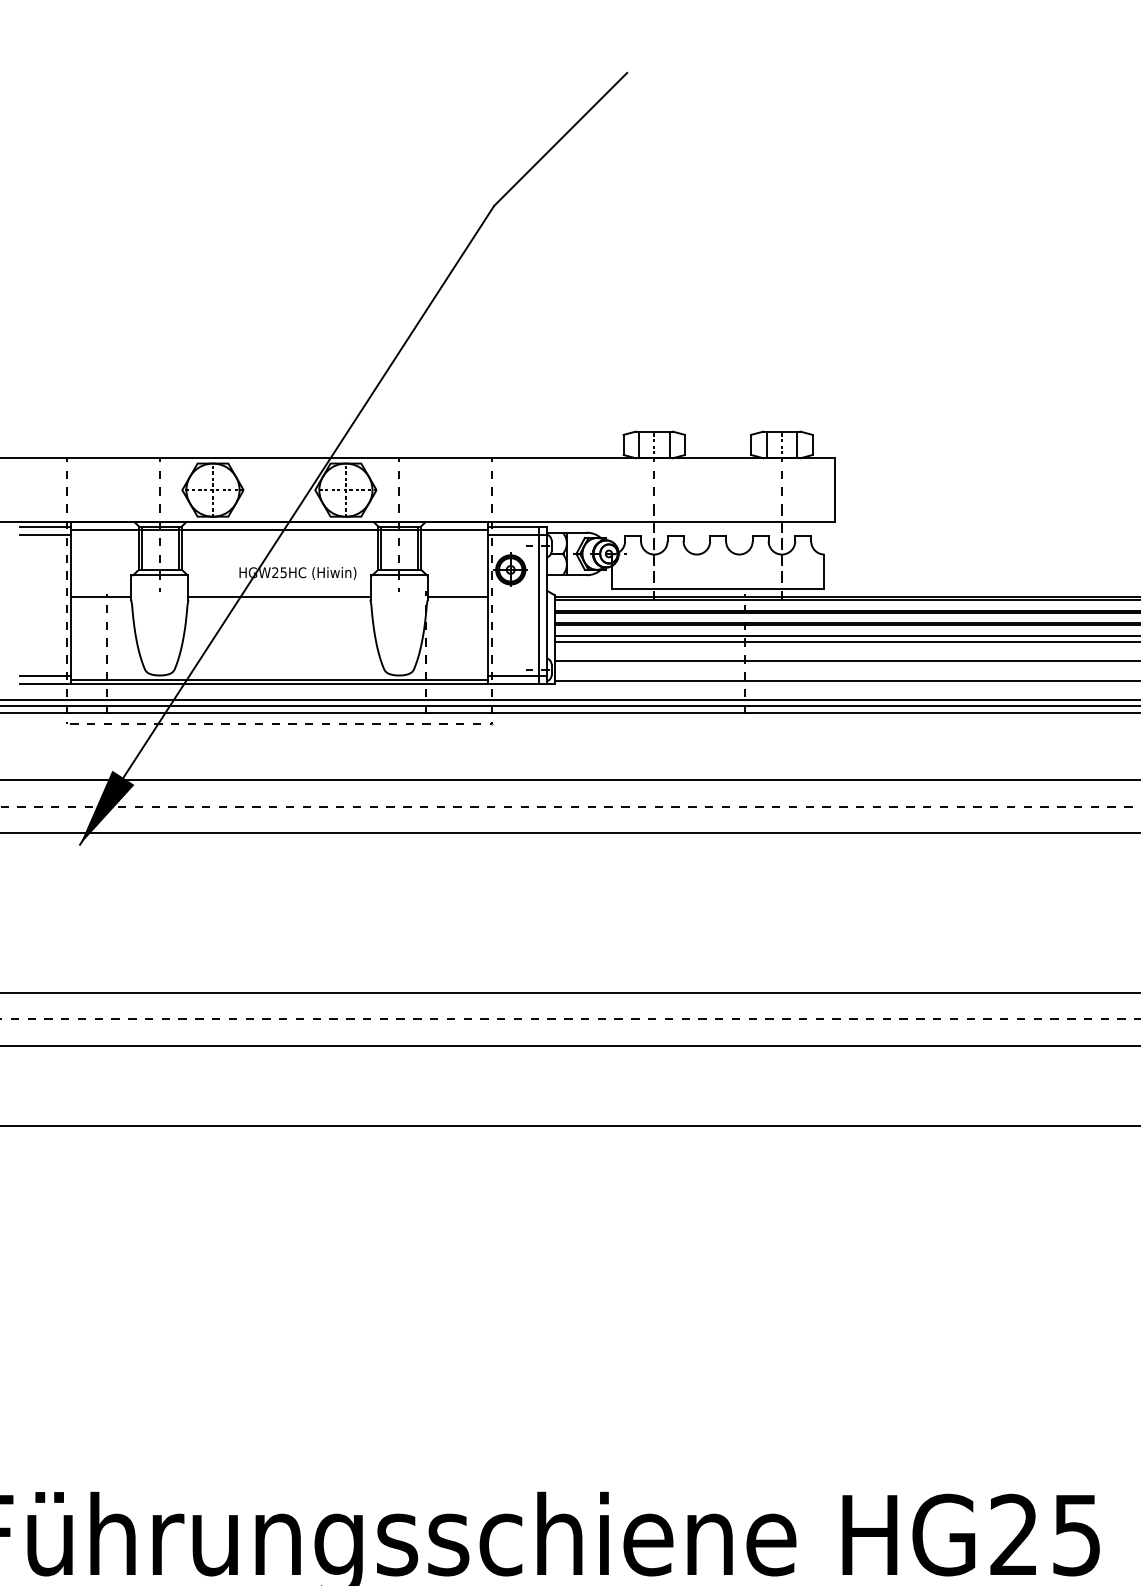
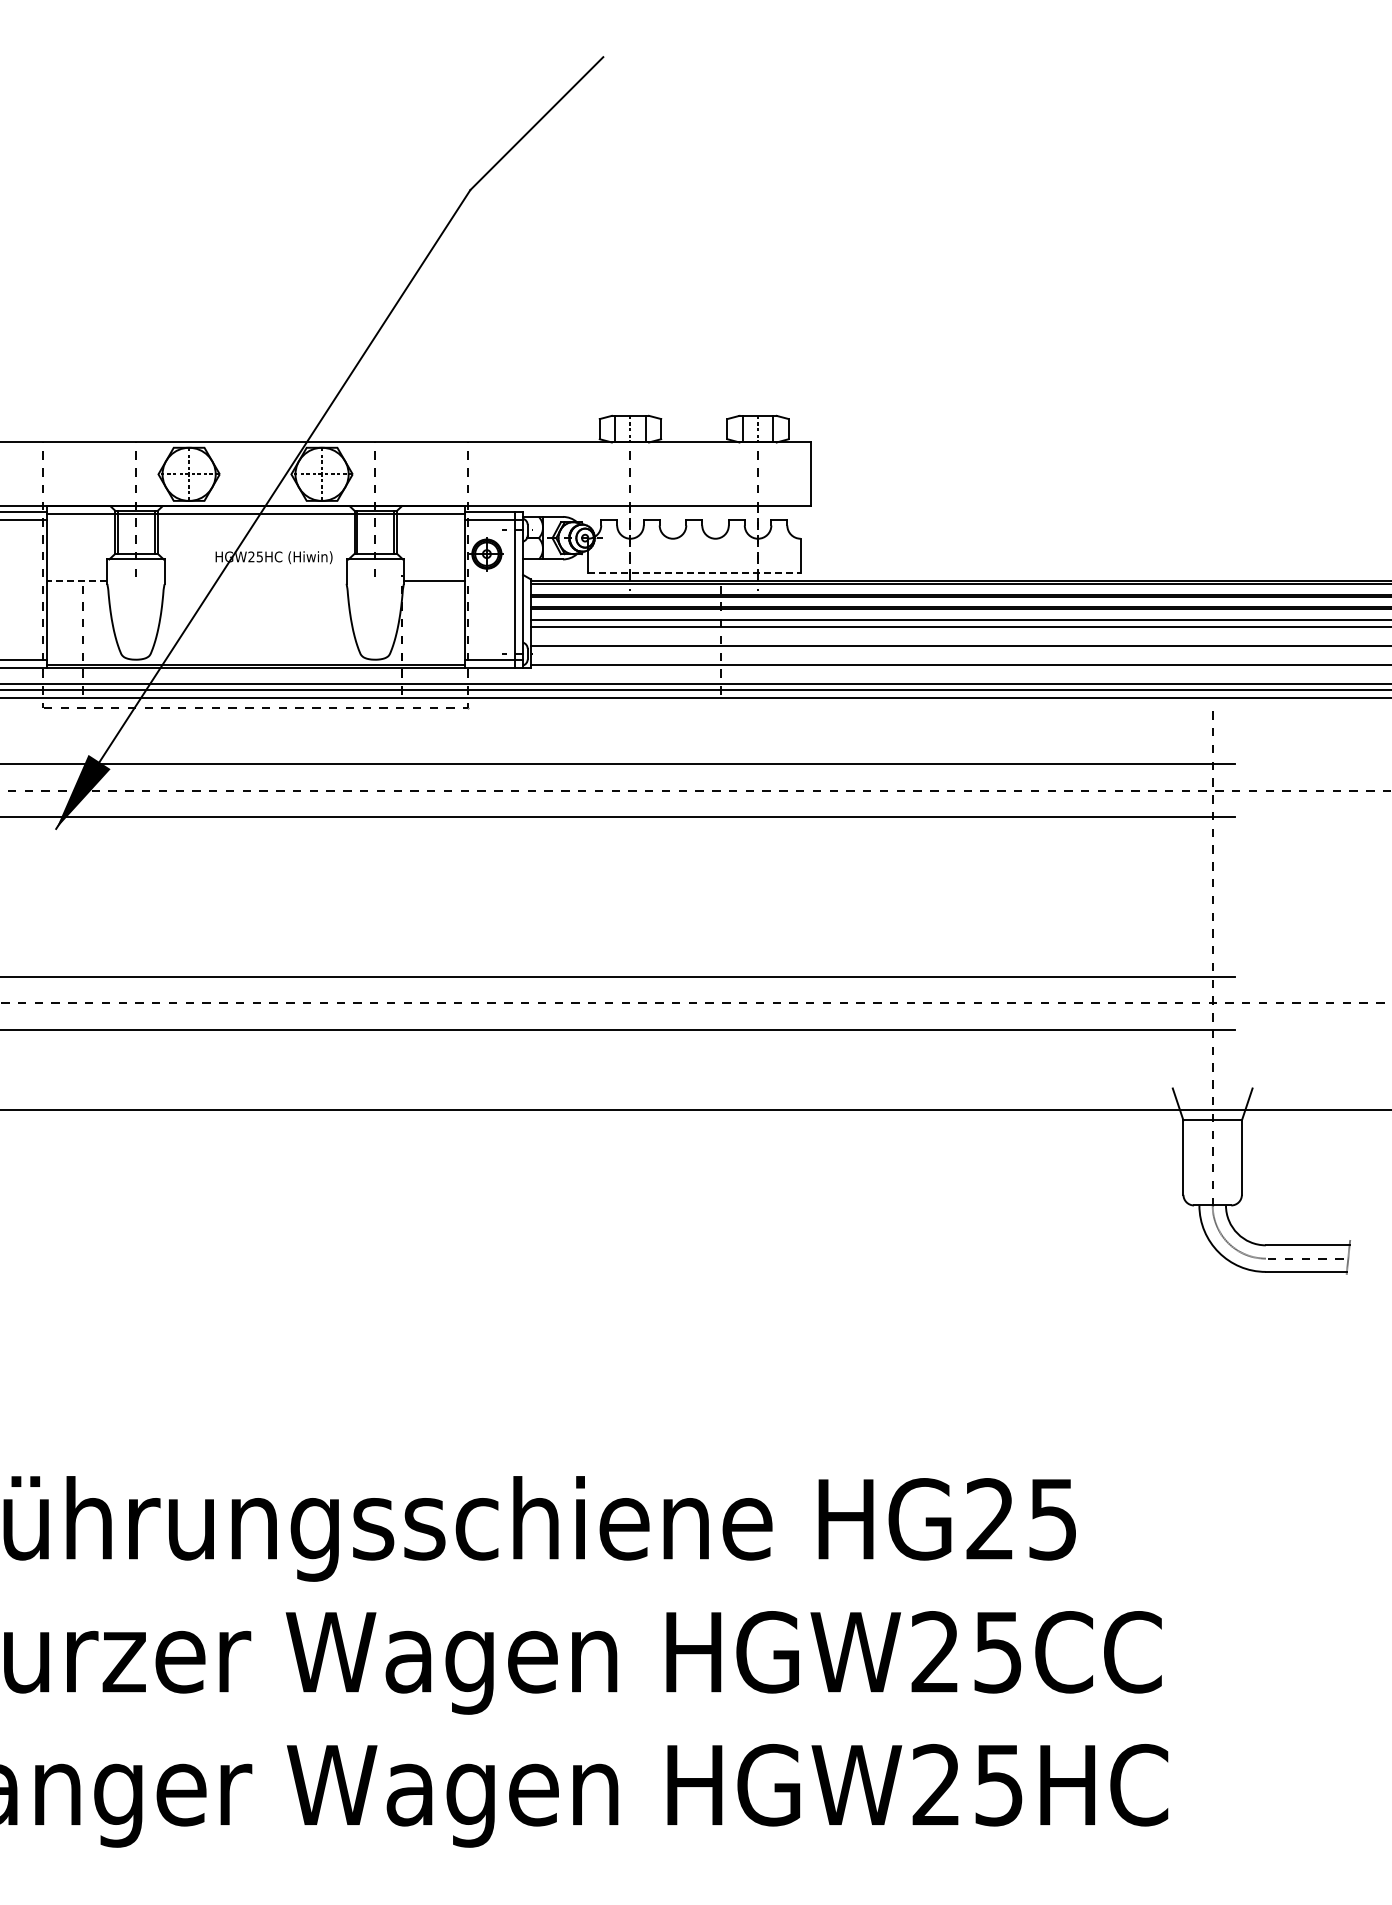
line: (718, 589) -> (694, 573), solid -> dashed
line: (100, 596) -> (76, 580), solid -> dashed
line: (279, 596) -> (255, 580), removed

